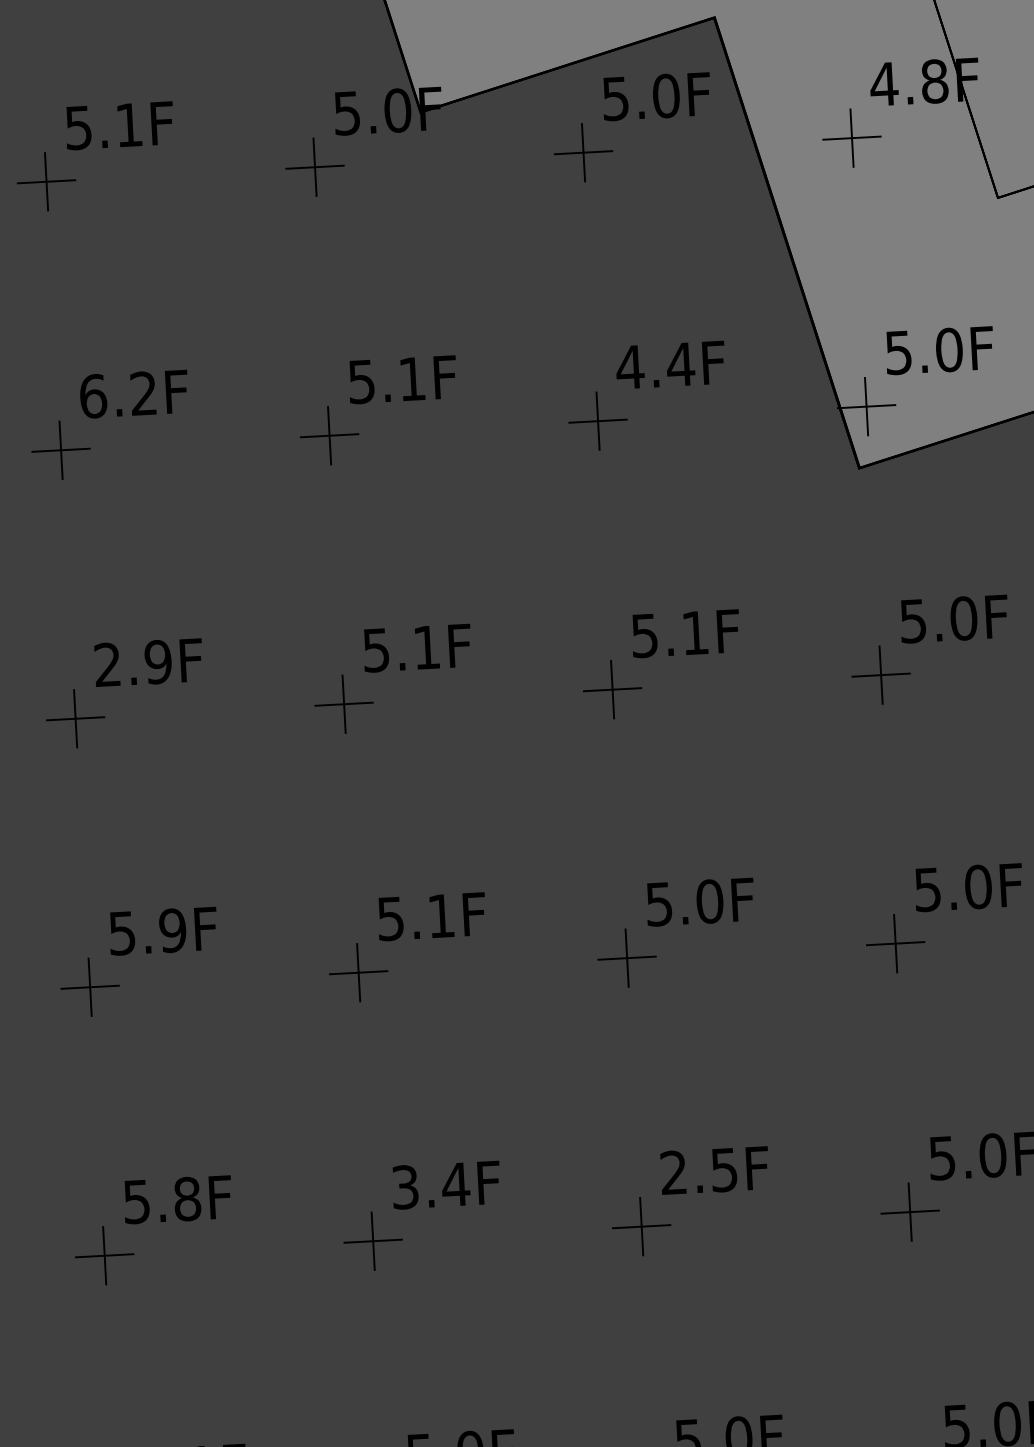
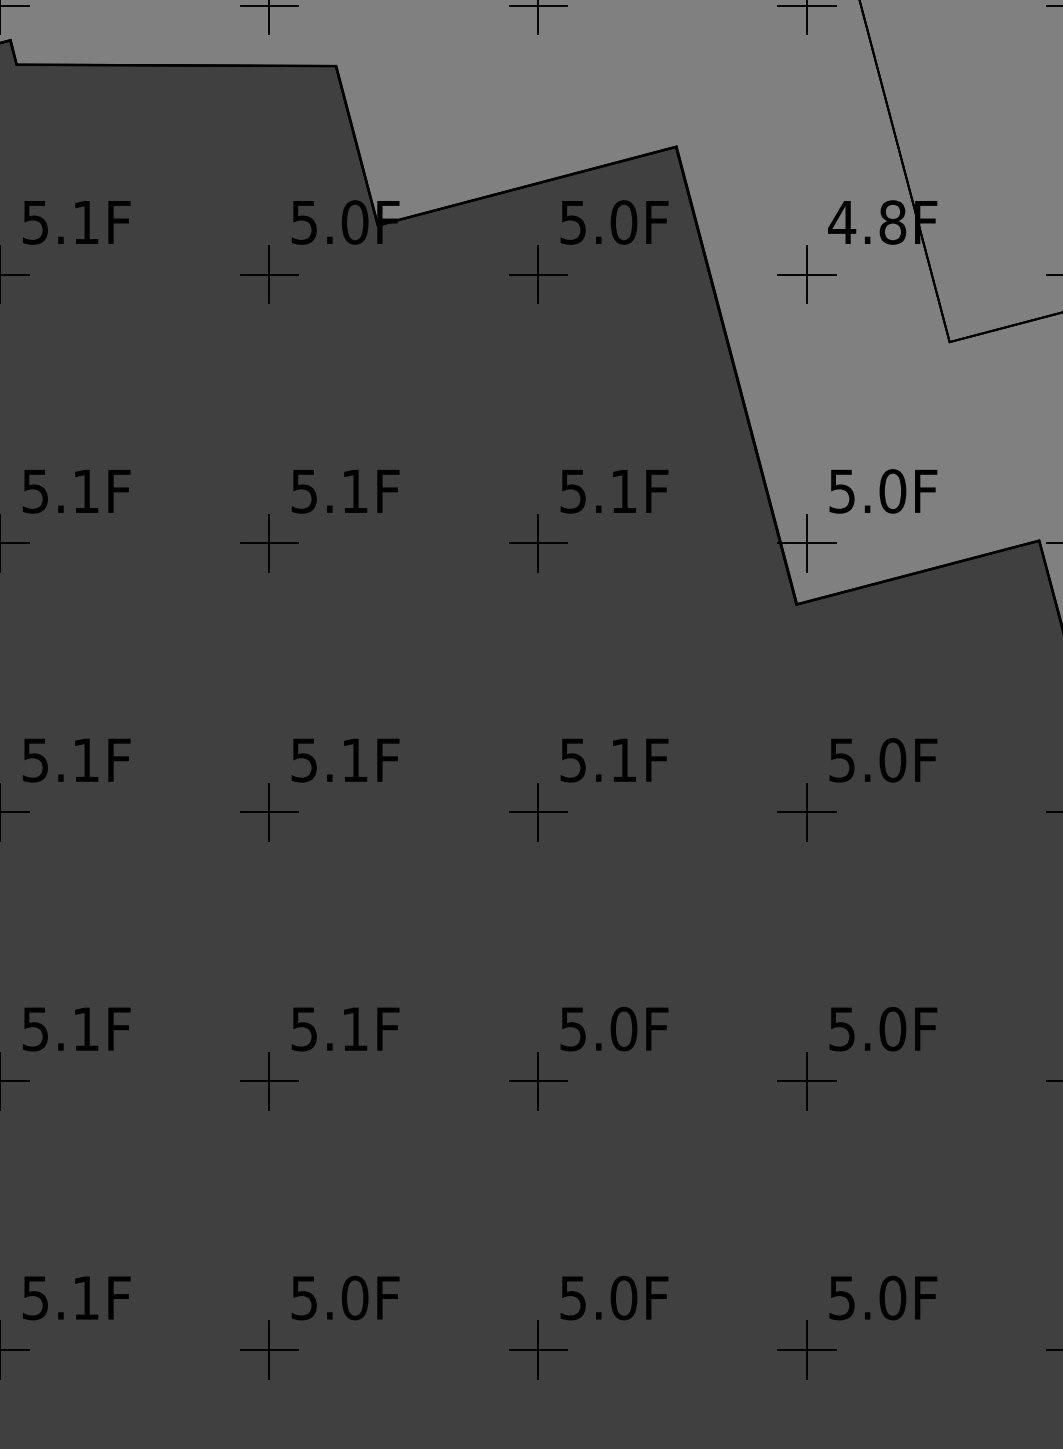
text: (655, 366) -> (598, 491), 4.4F -> 5.1F
text: (117, 395) -> (59, 491), 6.2F -> 5.1F
text: (133, 663) -> (61, 760), 2.9F -> 5.1F
text: (173, 930) -> (86, 1029), 5.9F -> 5.1F
text: (700, 1171) -> (599, 1298), 2.5F -> 5.0F
text: (431, 1186) -> (330, 1298), 3.4F -> 5.0F
text: (187, 1199) -> (86, 1298), 5.8F -> 5.1F

